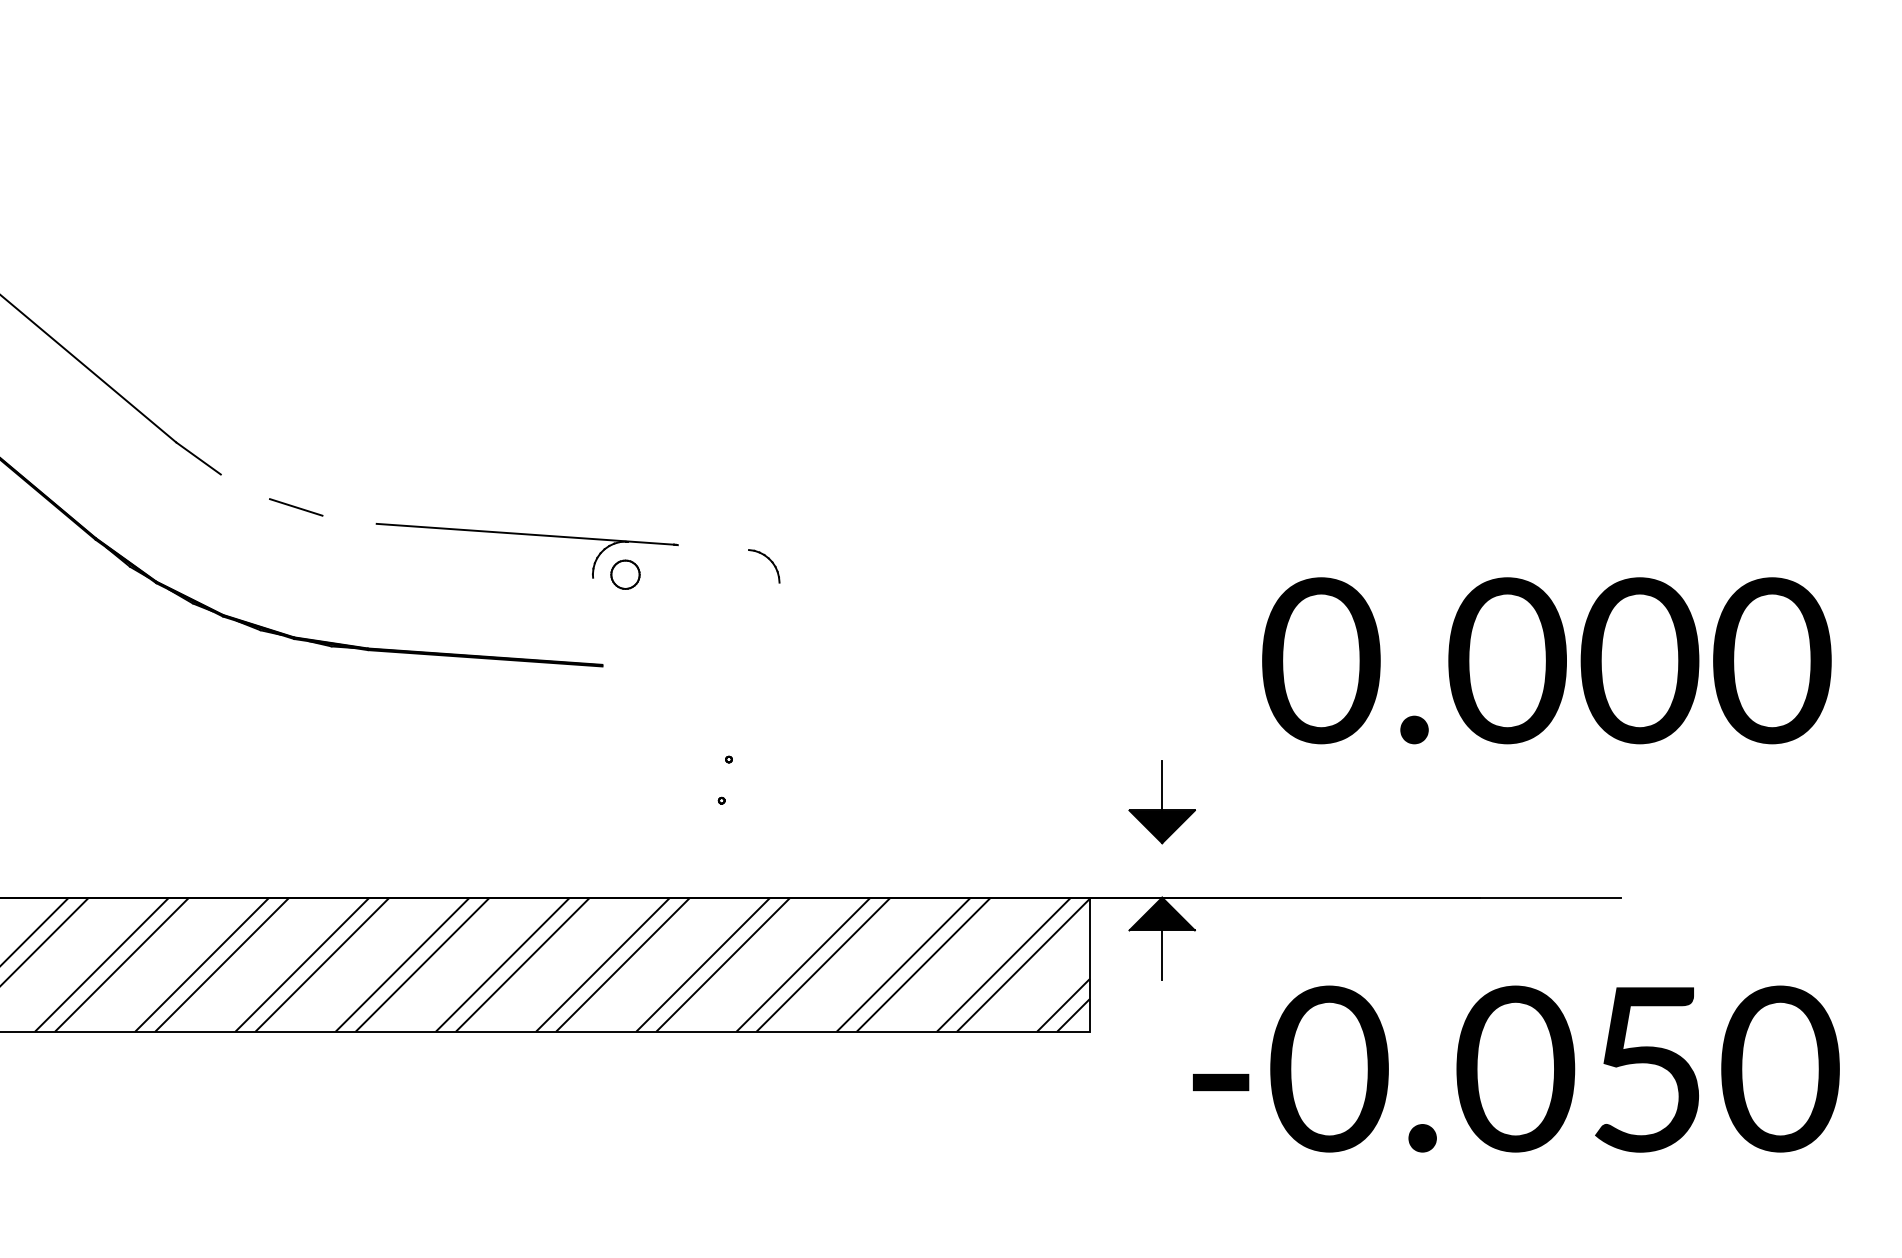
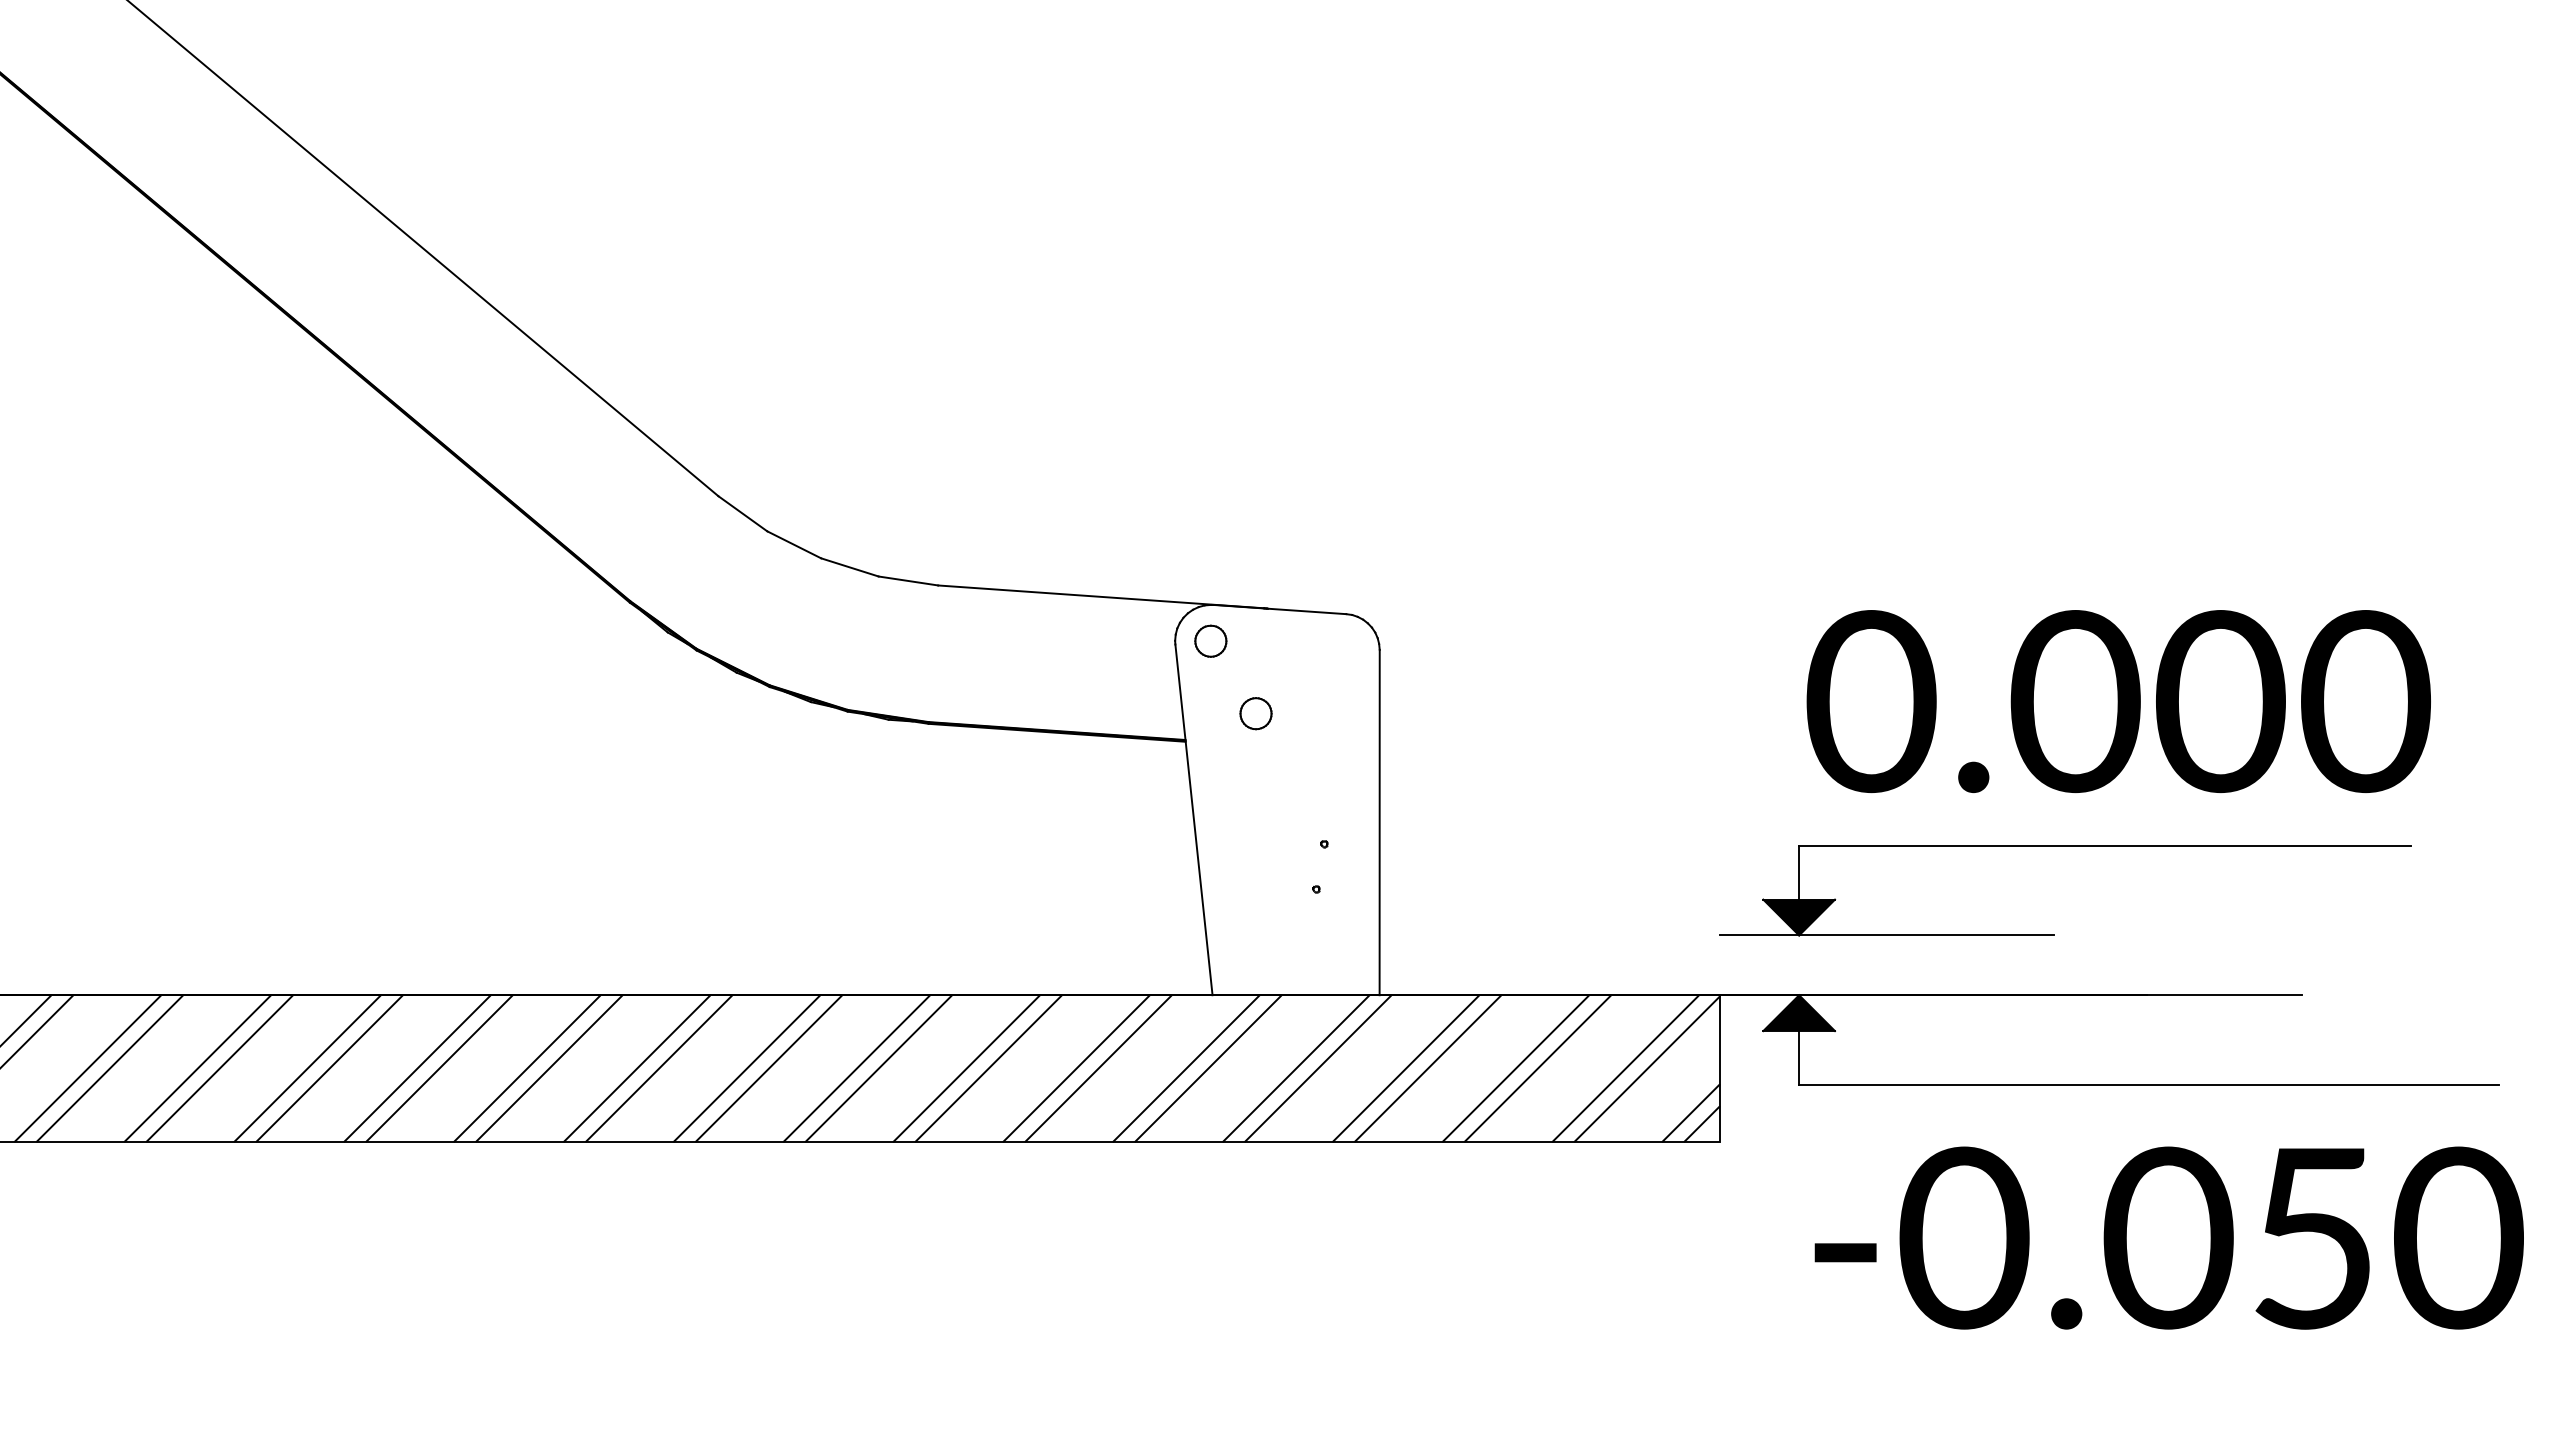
line: (245, 486) -> (794, 544), added
line: (349, 519) -> (908, 580), added
line: (688, 545) -> (1279, 609), added
part: (666, 640) -> (1255, 713), added
text: (1546, 660) -> (2118, 701), moved
line: (609, 737) -> (1193, 819), added
line: (779, 740) -> (1379, 822), added
line: (1440, 761) -> (2104, 845), added
line: (1241, 843) -> (1886, 935), added
line: (1480, 980) -> (2148, 1085), added
text: (1515, 1068) -> (2168, 1237), moved

